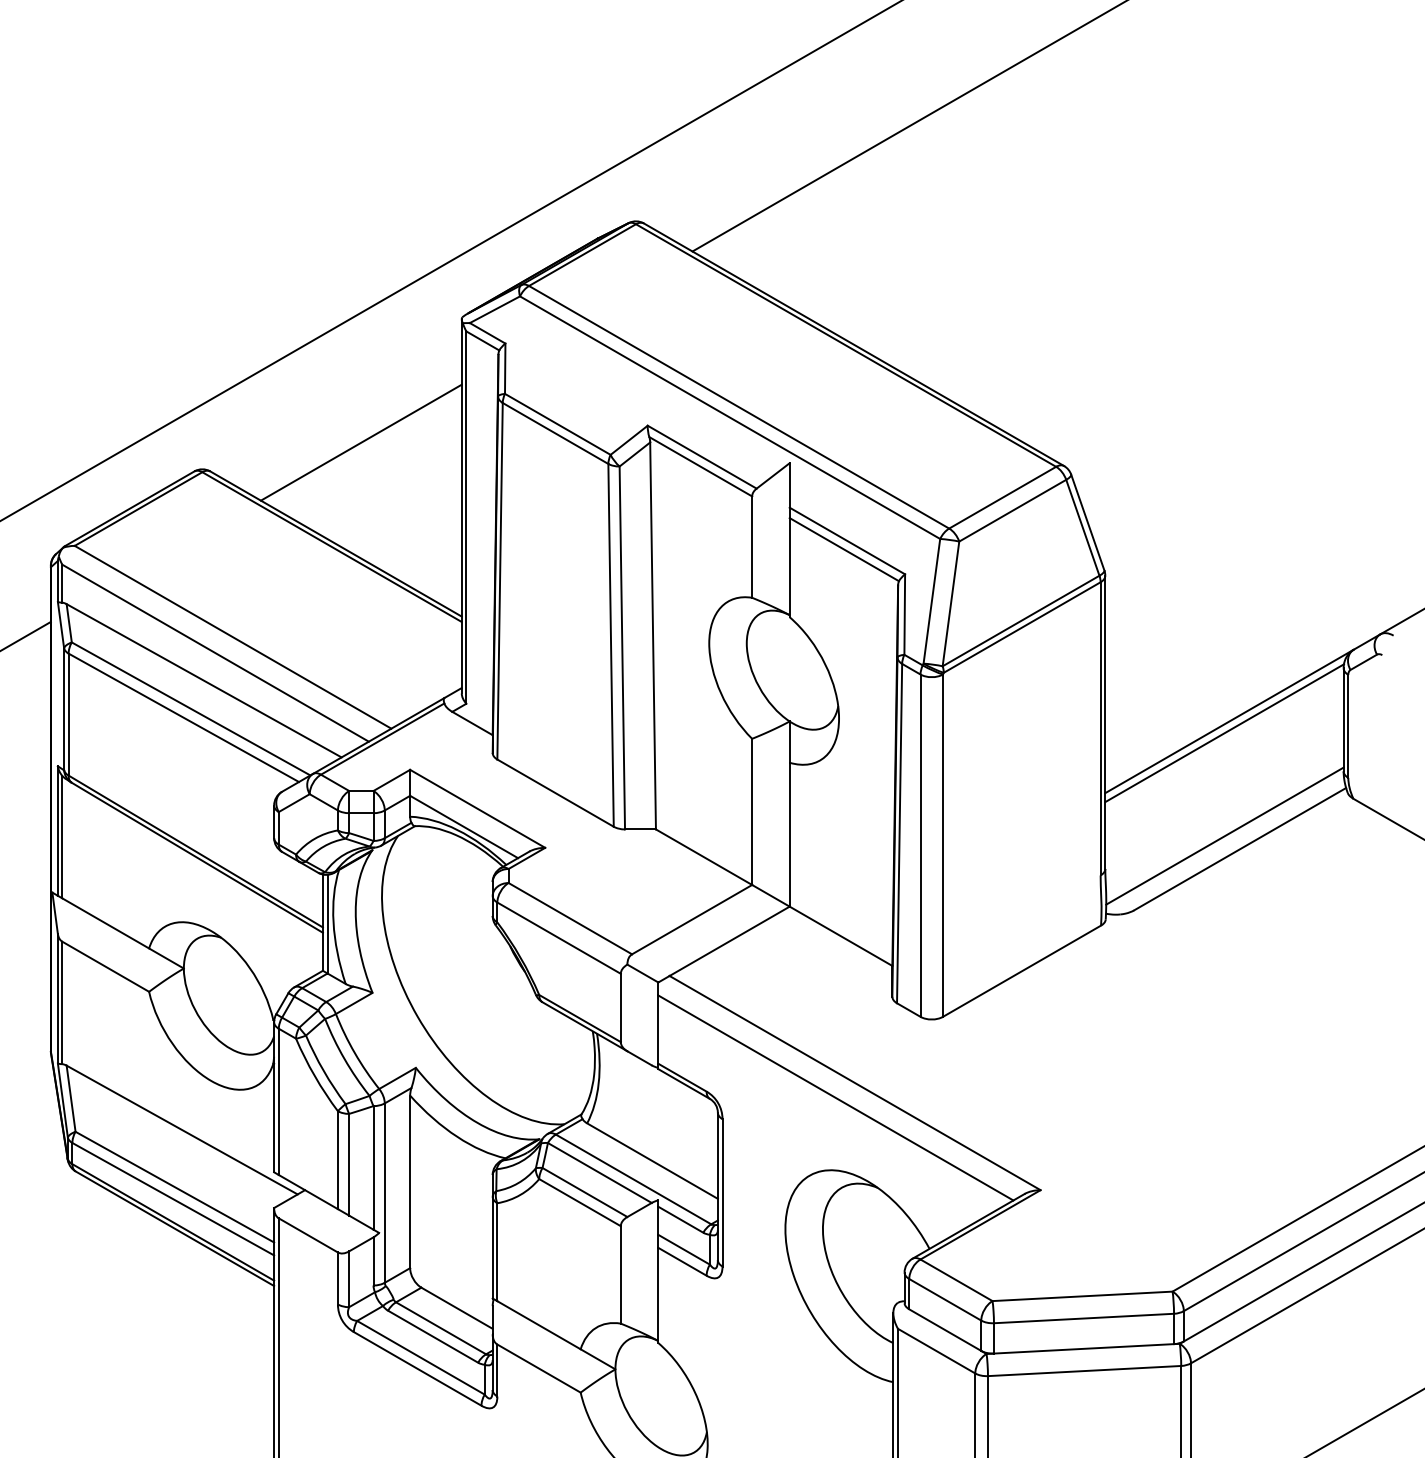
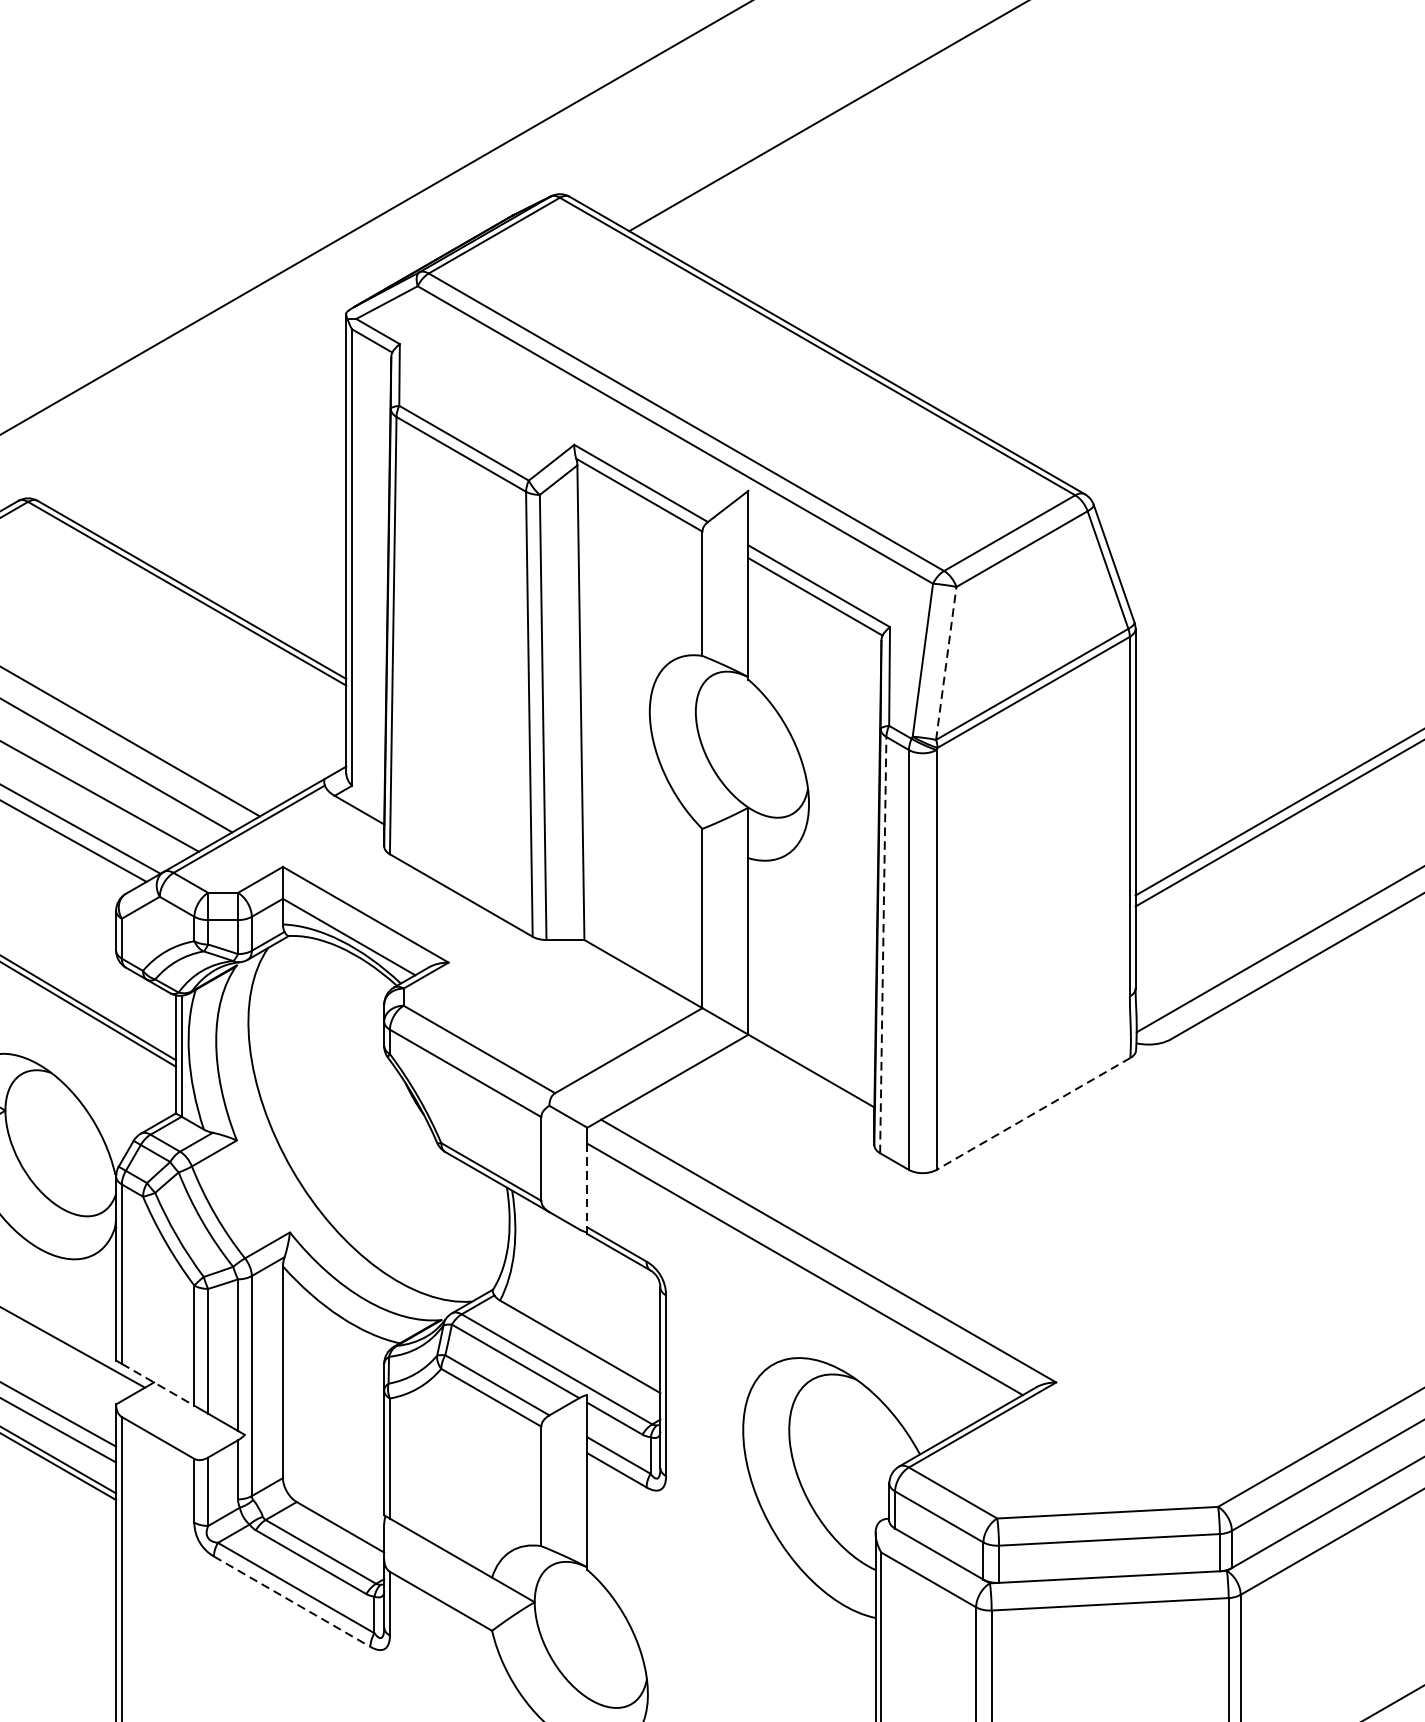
line: (360, 442) -> (222, 465), removed
line: (950, 603) -> (945, 662), solid -> dashed
line: (899, 833) -> (883, 945), solid -> dashed
line: (1021, 971) -> (1032, 1114), solid -> dashed
line: (658, 1030) -> (587, 1186), solid -> dashed
line: (308, 1192) -> (158, 1385), solid -> dashed
line: (417, 1368) -> (291, 1601), solid -> dashed

